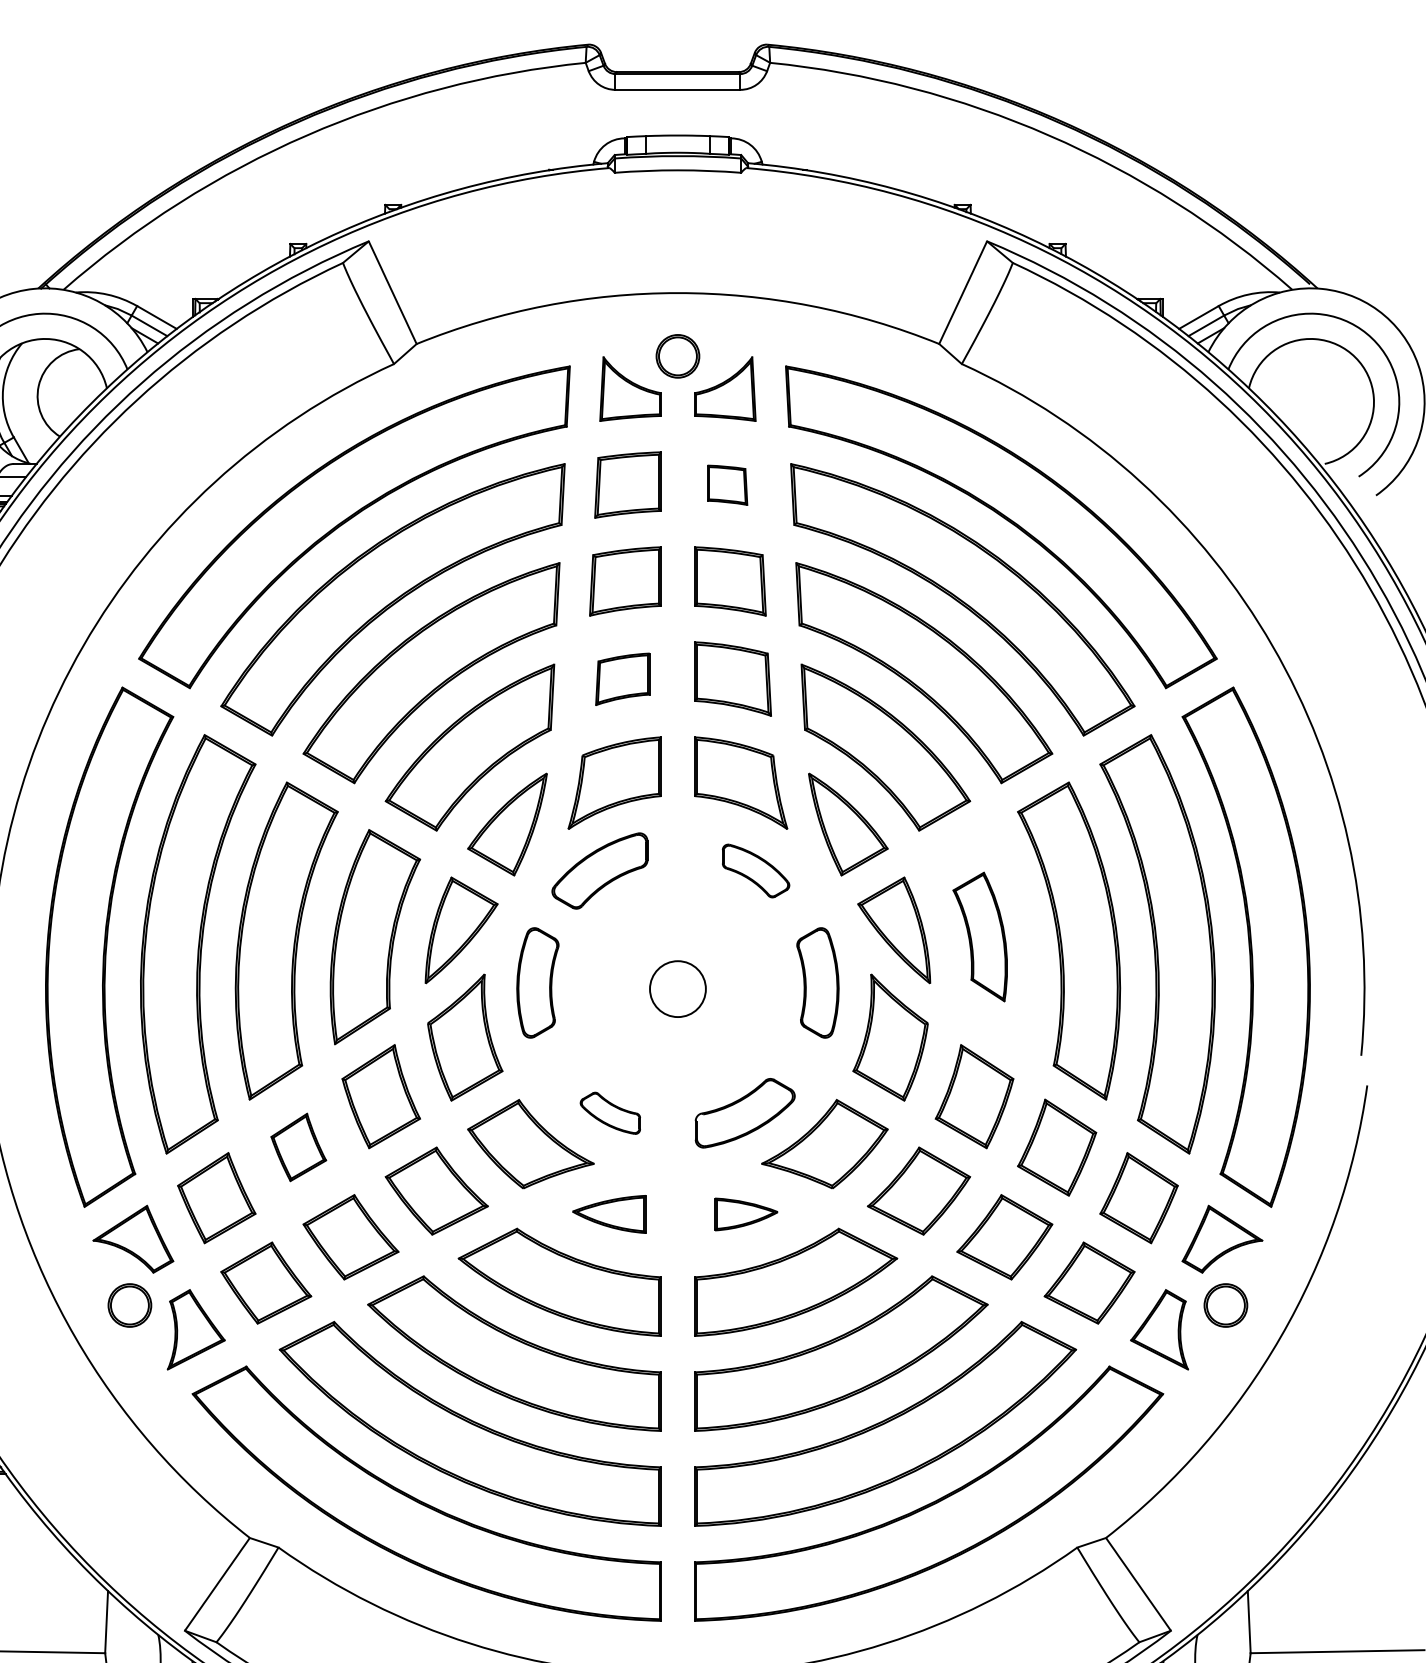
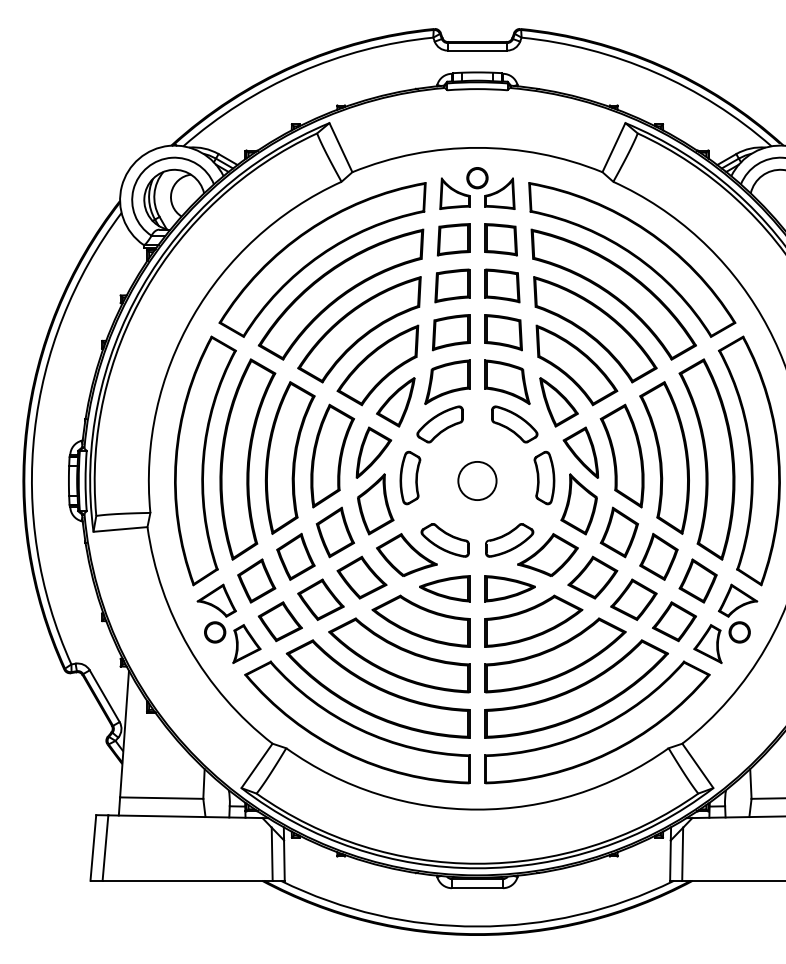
part: (726, 484) -> (500, 239), size x1.67
part: (621, 678) -> (450, 332), size x1.43
part: (755, 871) -> (514, 424), size x1.43
part: (978, 935) -> (621, 455), size x1.67
circle: (678, 988) -> (477, 480), size x1.43
part: (609, 1113) -> (444, 540), size x1.67
part: (297, 1146) -> (295, 556), size x1.43
part: (609, 1213) -> (444, 588), size x1.43
part: (744, 1213) -> (509, 588), size x1.67

